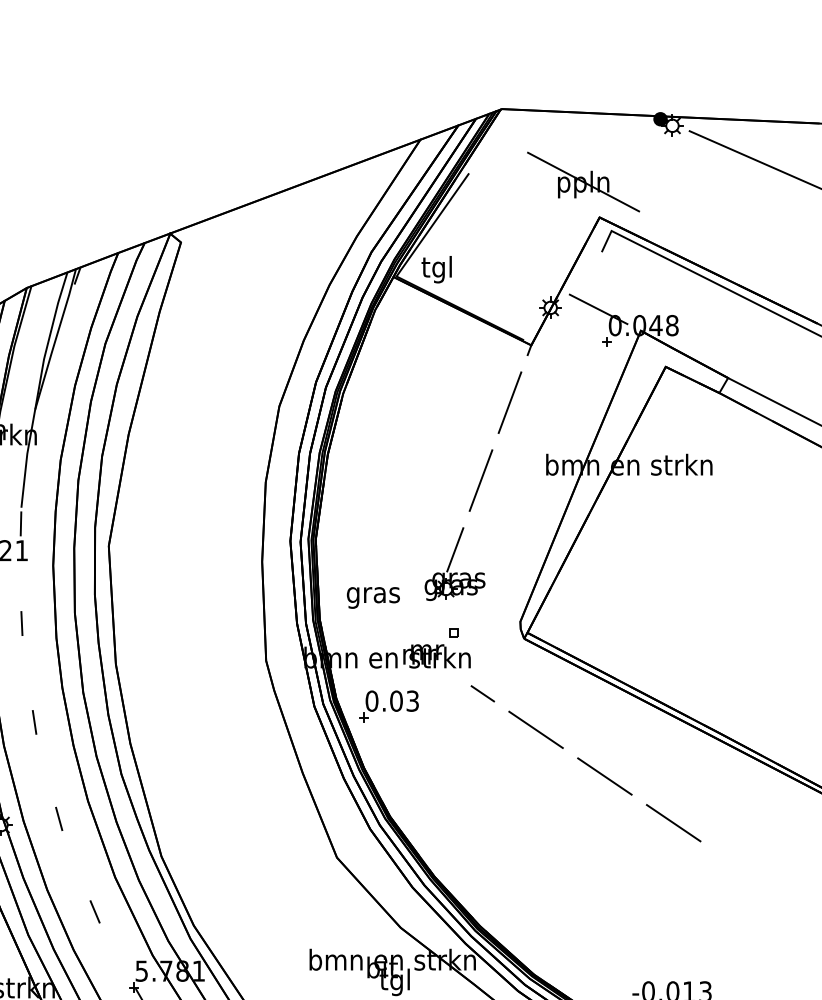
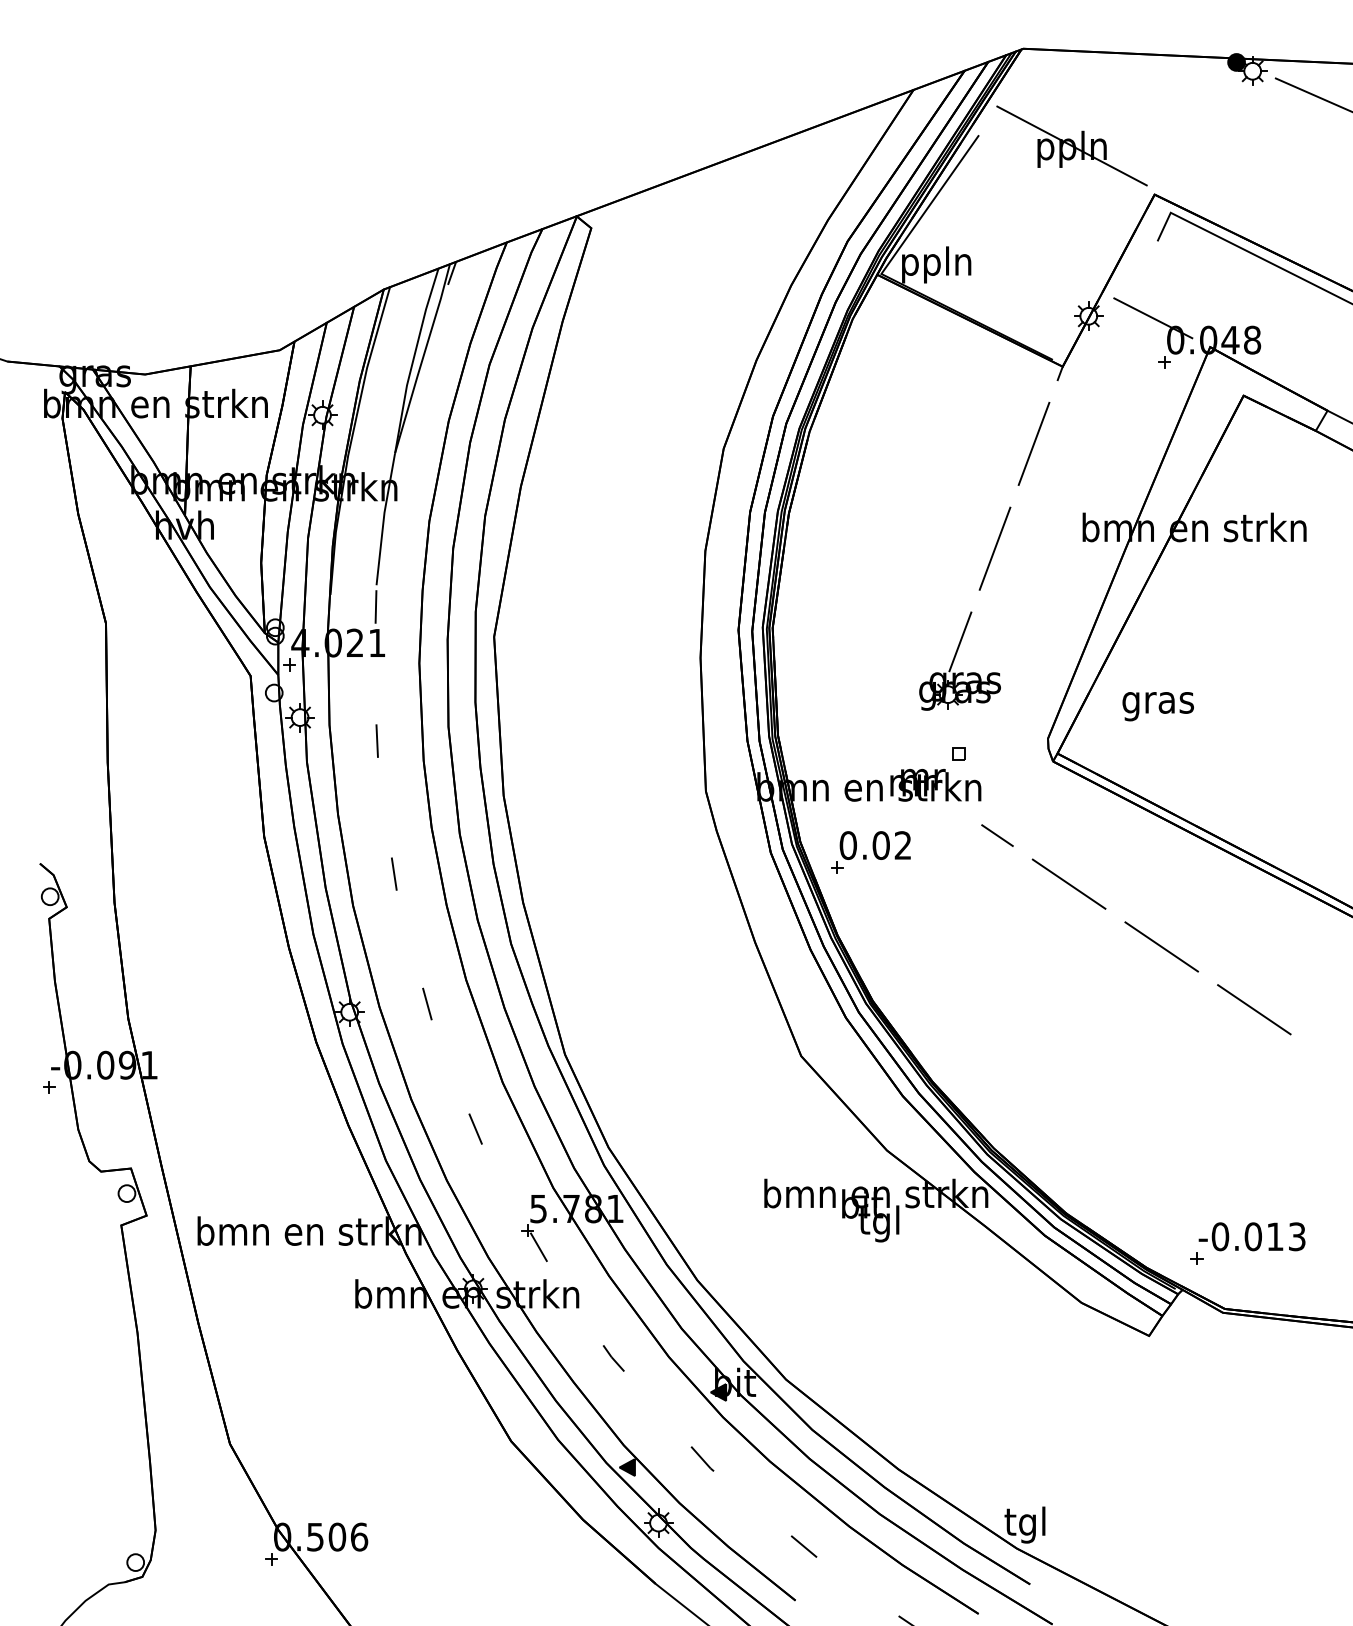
part: (583, 181) -> (1071, 145), moved
text: (437, 269) -> (936, 264), tgl -> ppln
text: (372, 597) -> (1157, 706), moved
text: (412, 701) -> (902, 845), 0.03 -> 0.02

